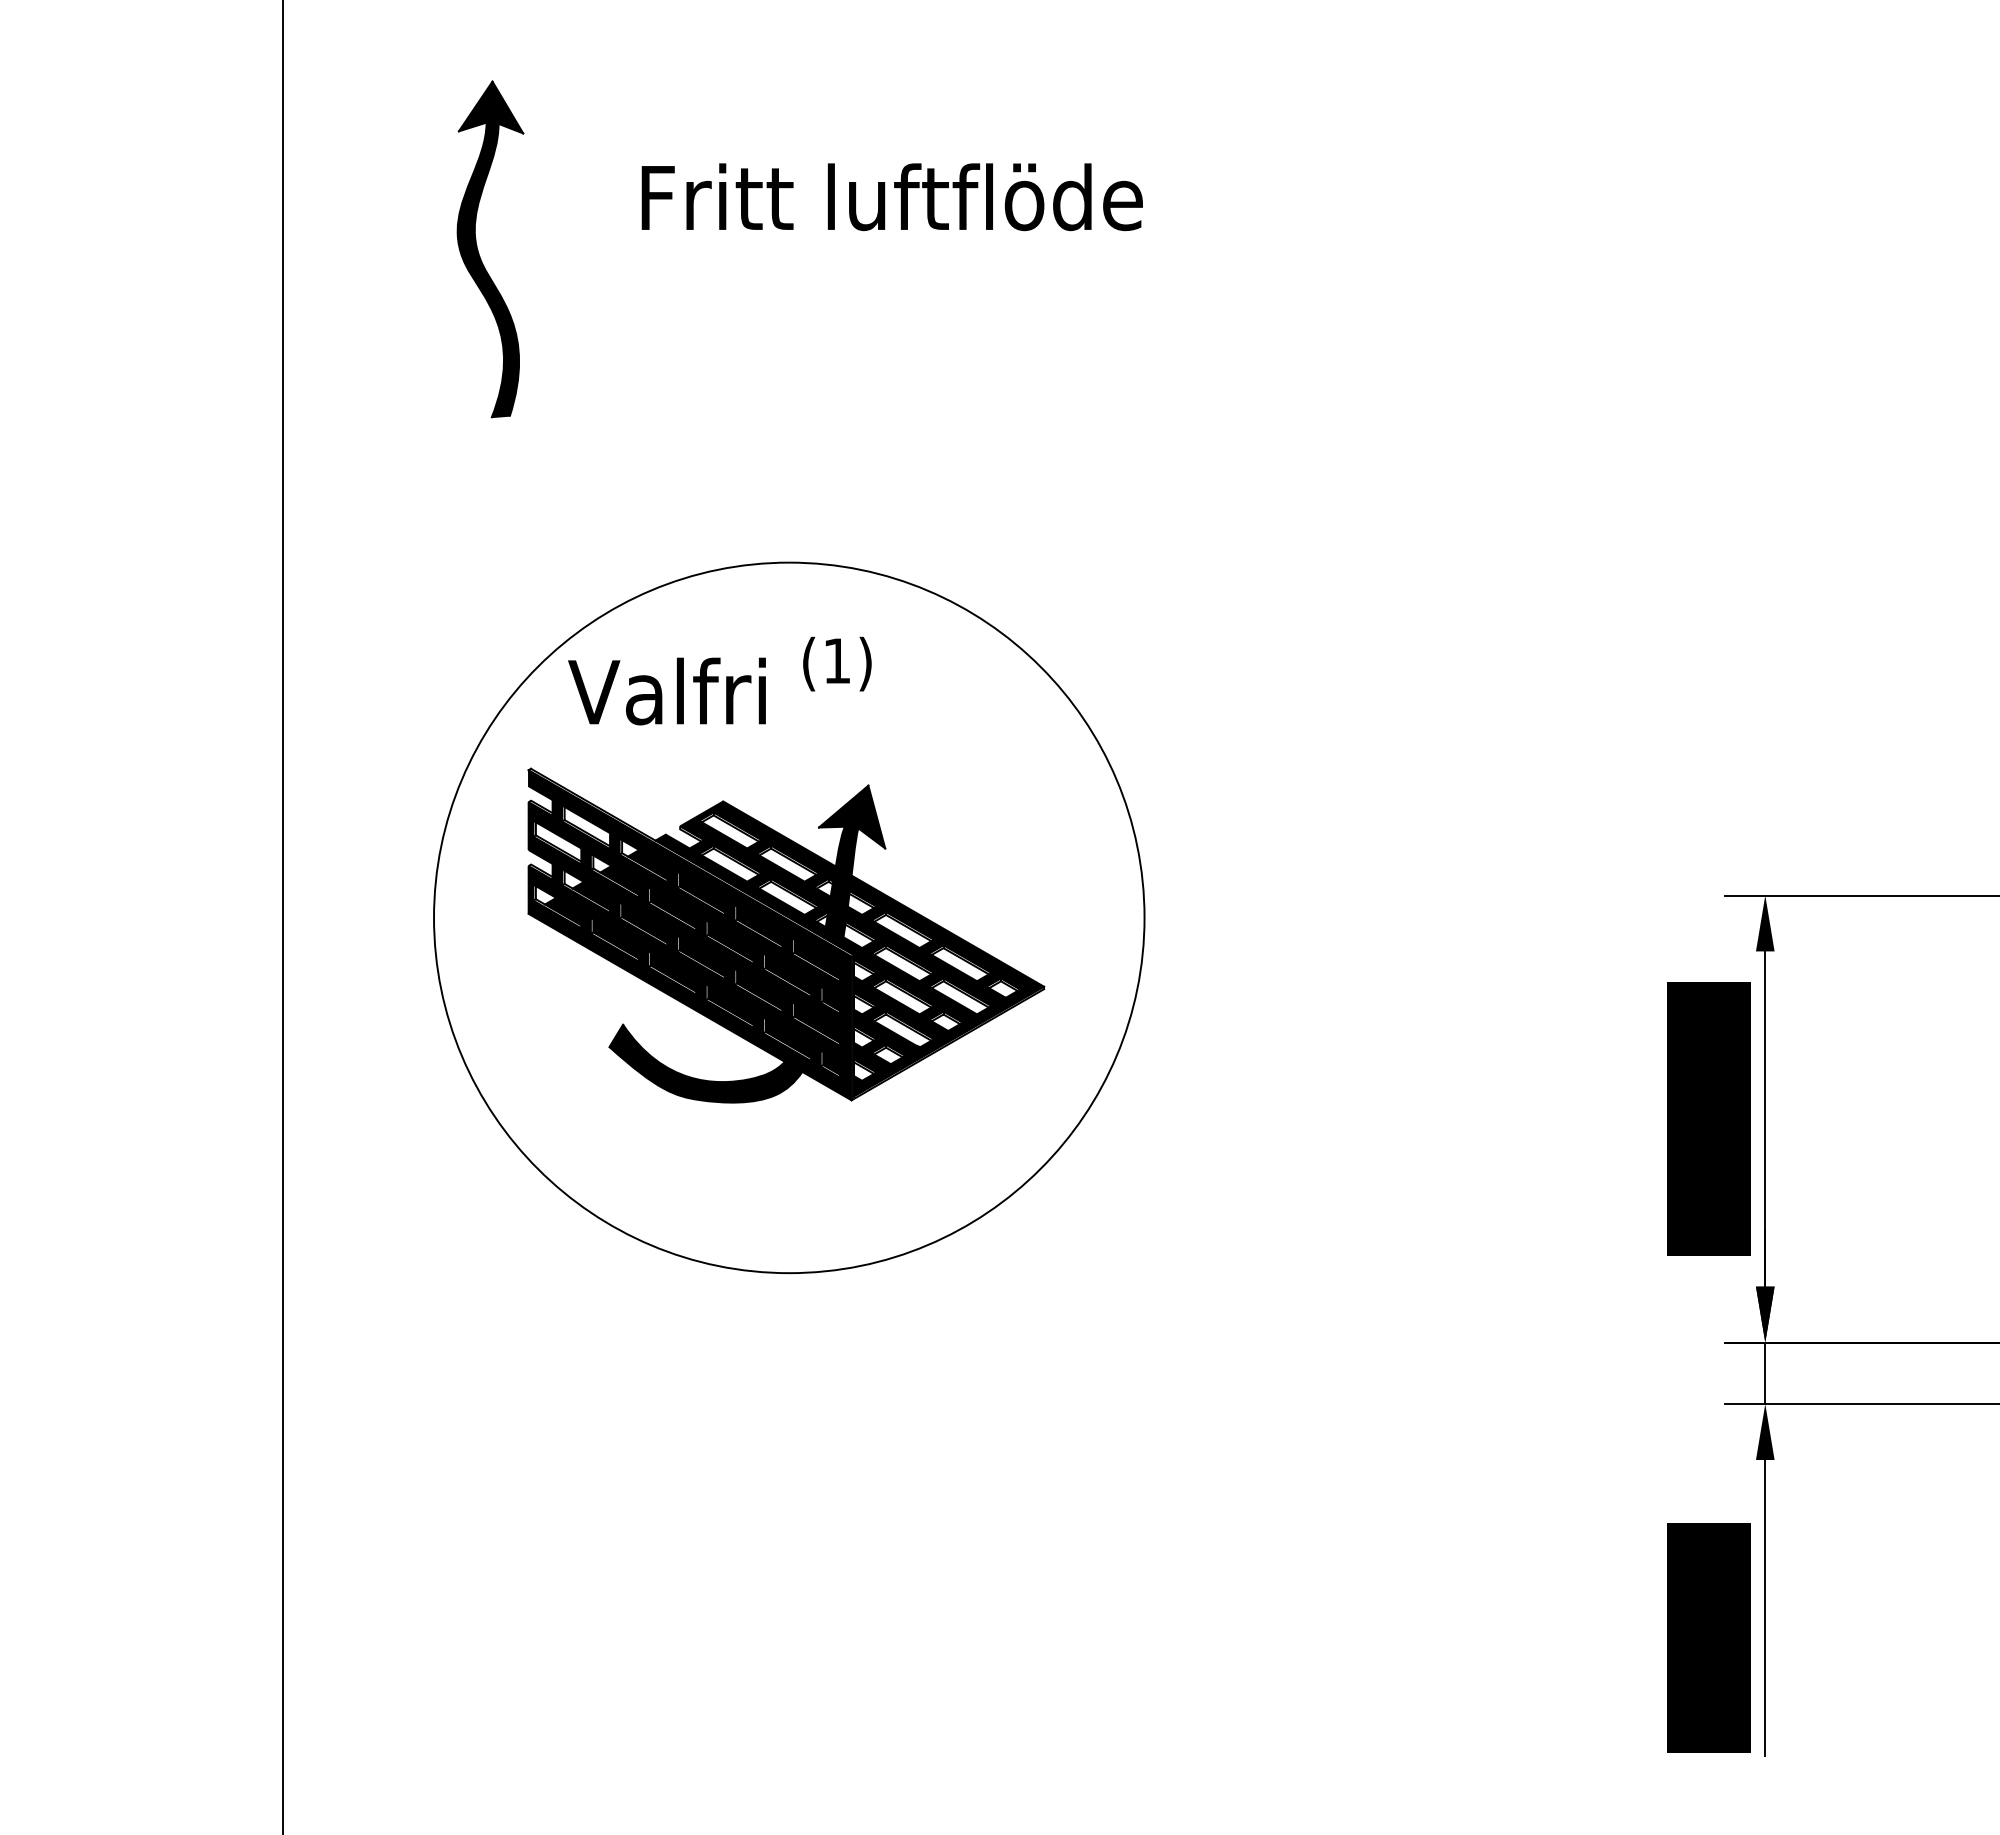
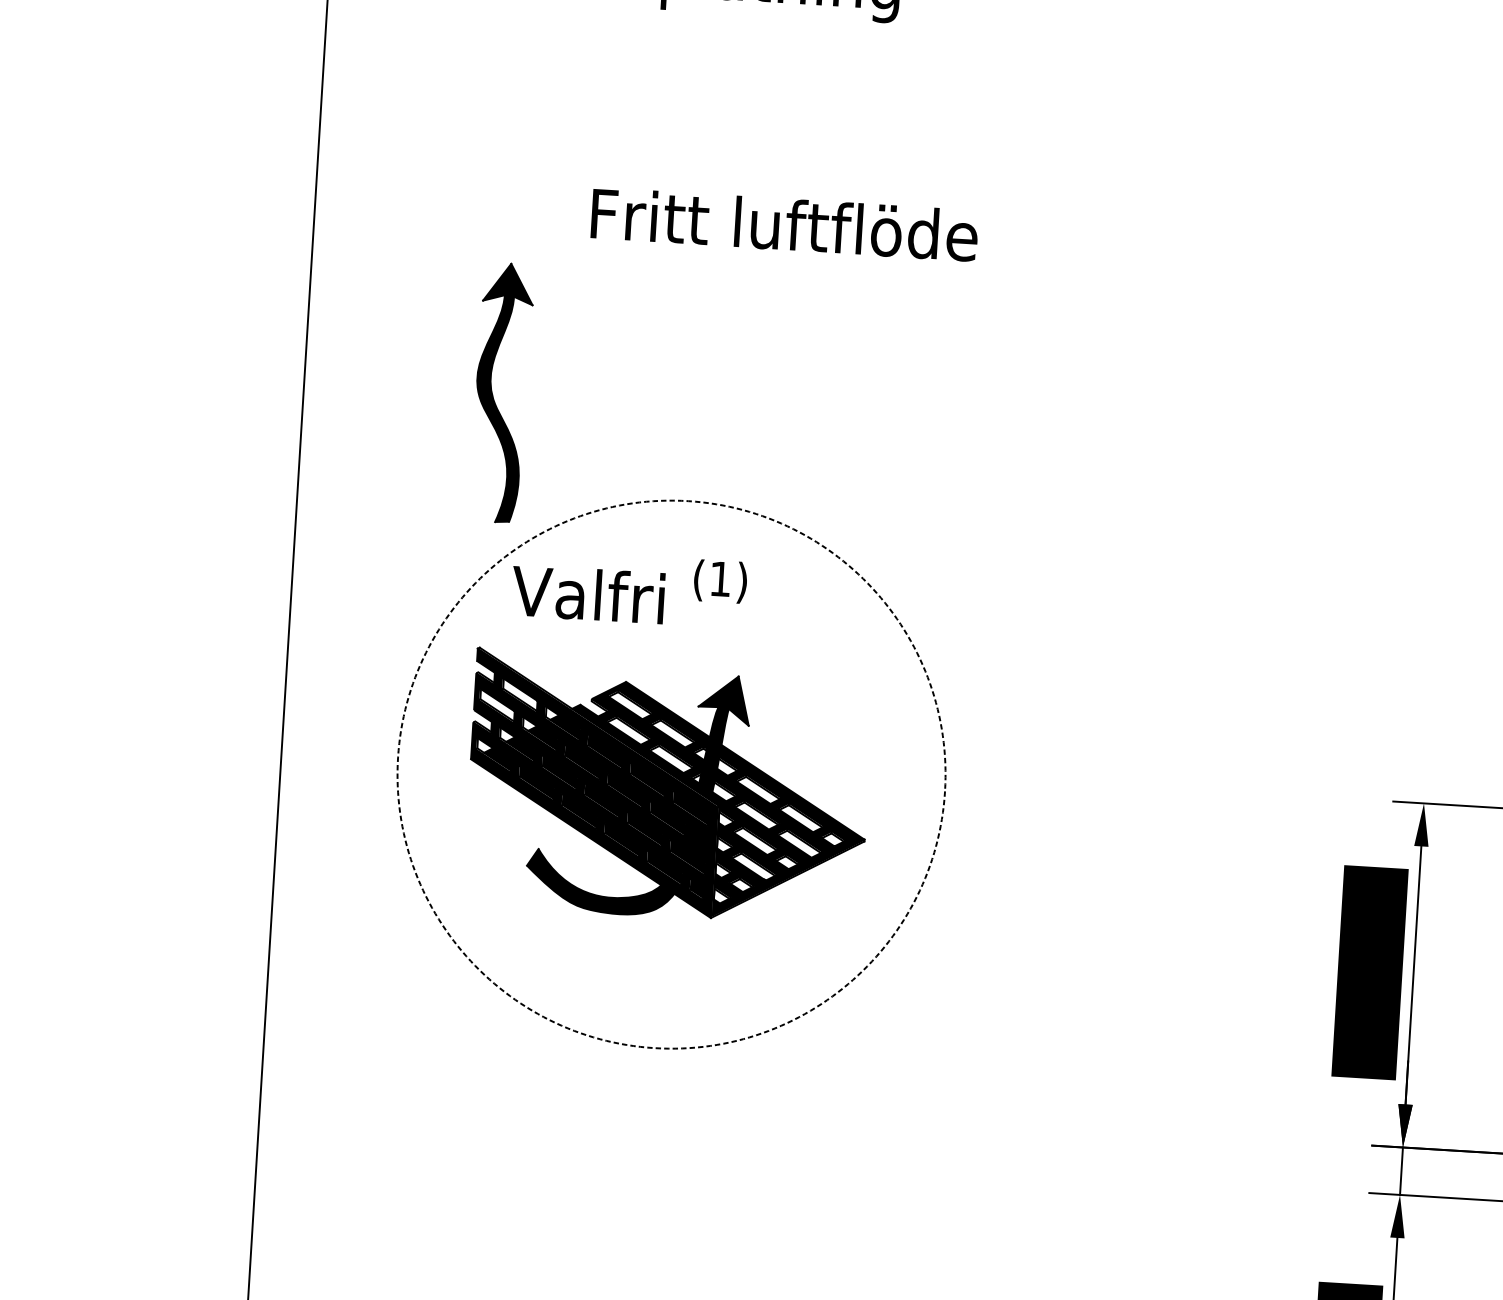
part: (479, 253) -> (493, 395), moved
circle: (789, 917) -> (671, 774), solid -> dashed

